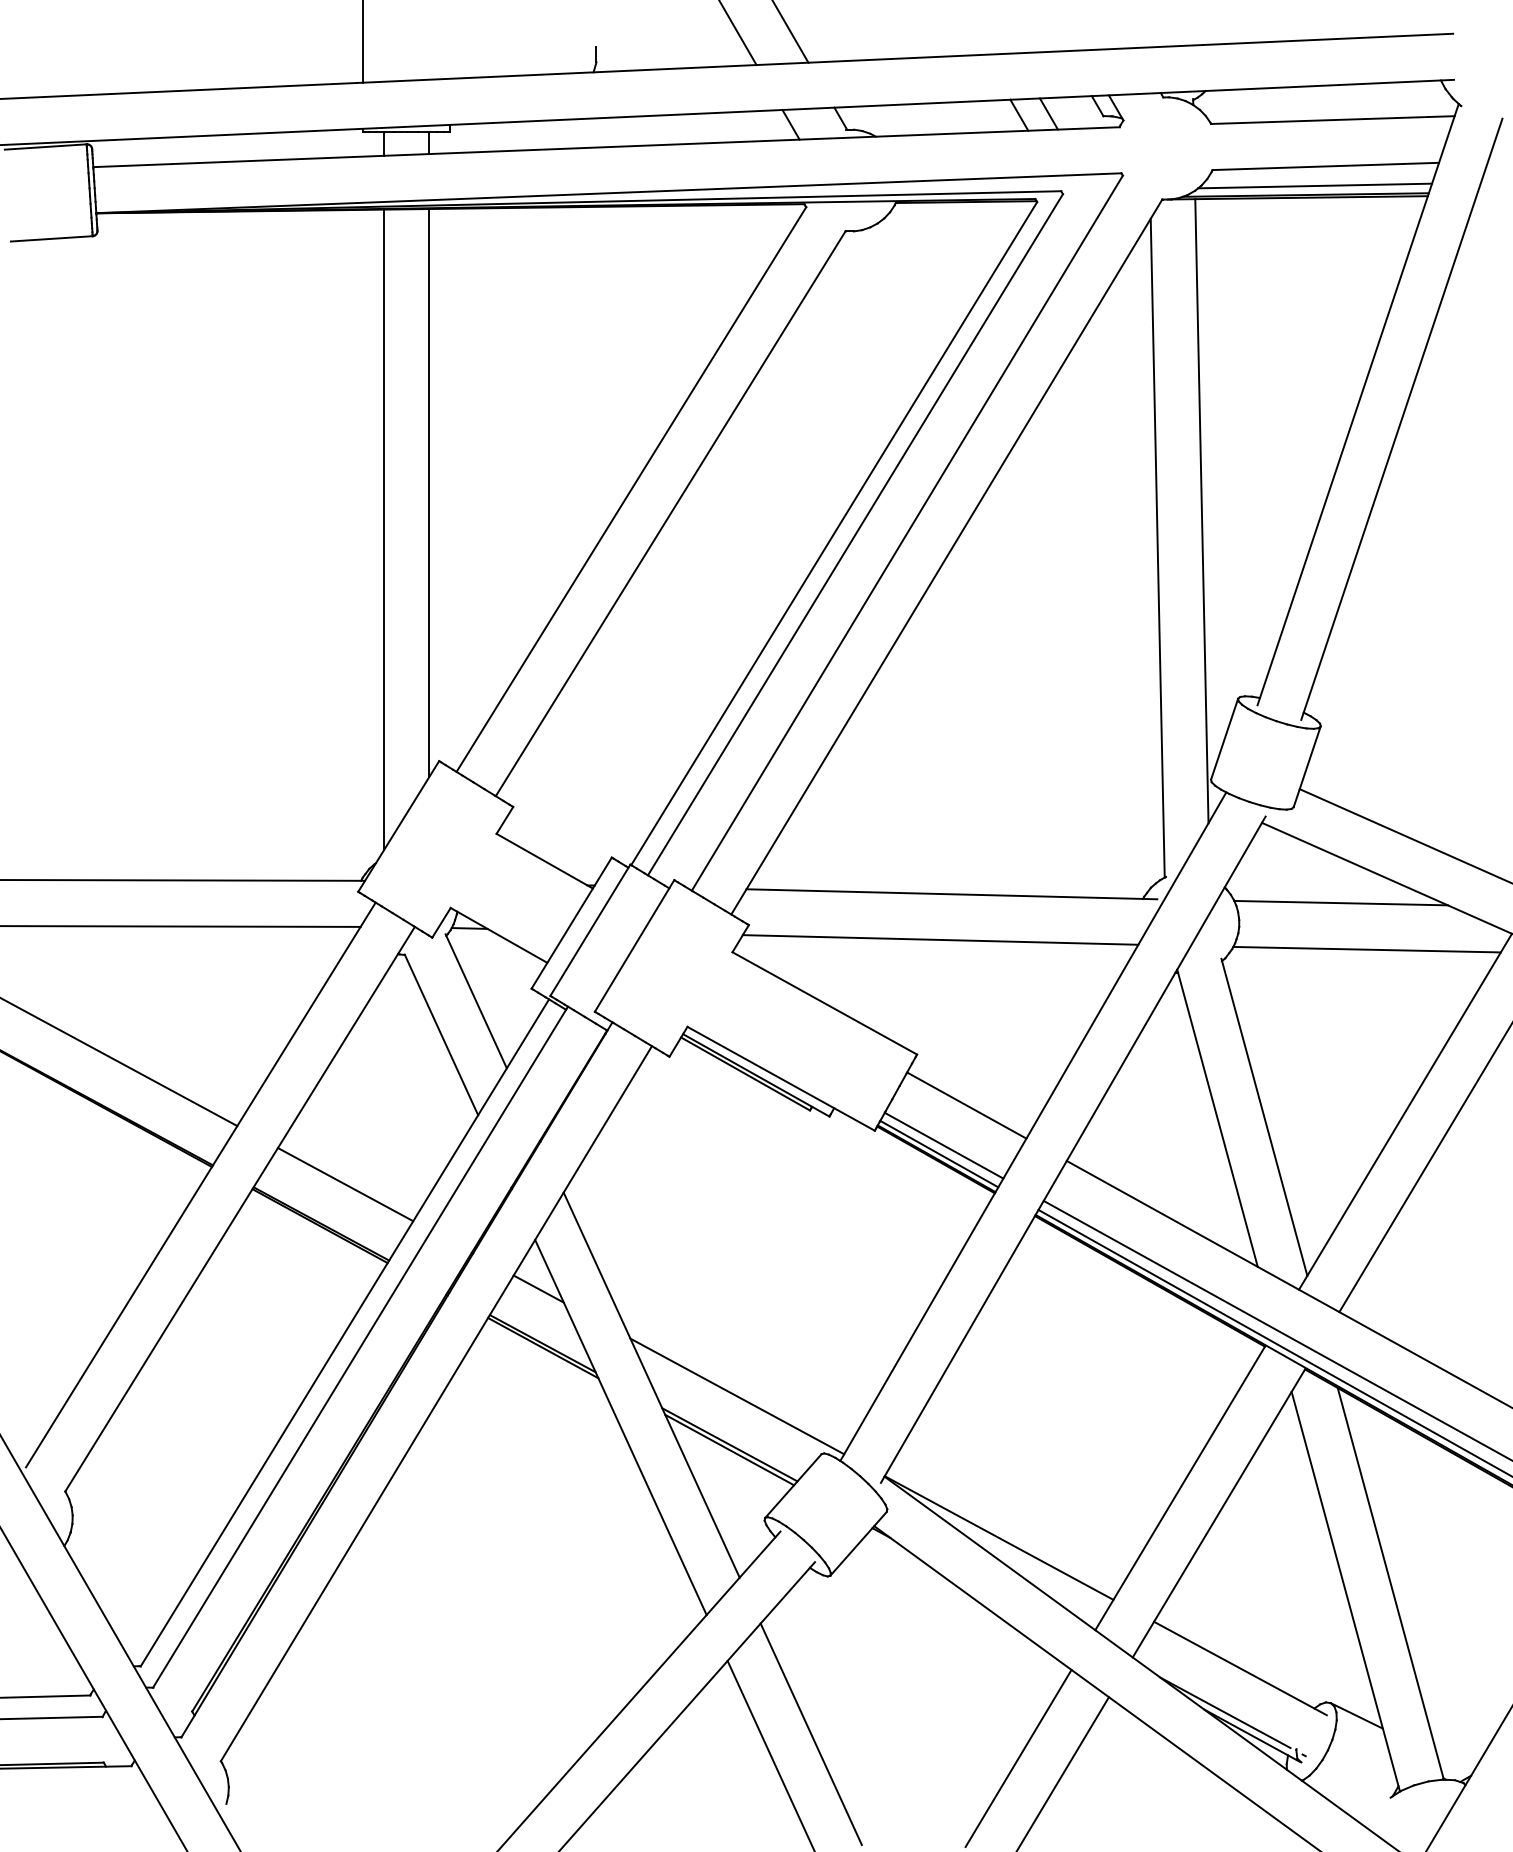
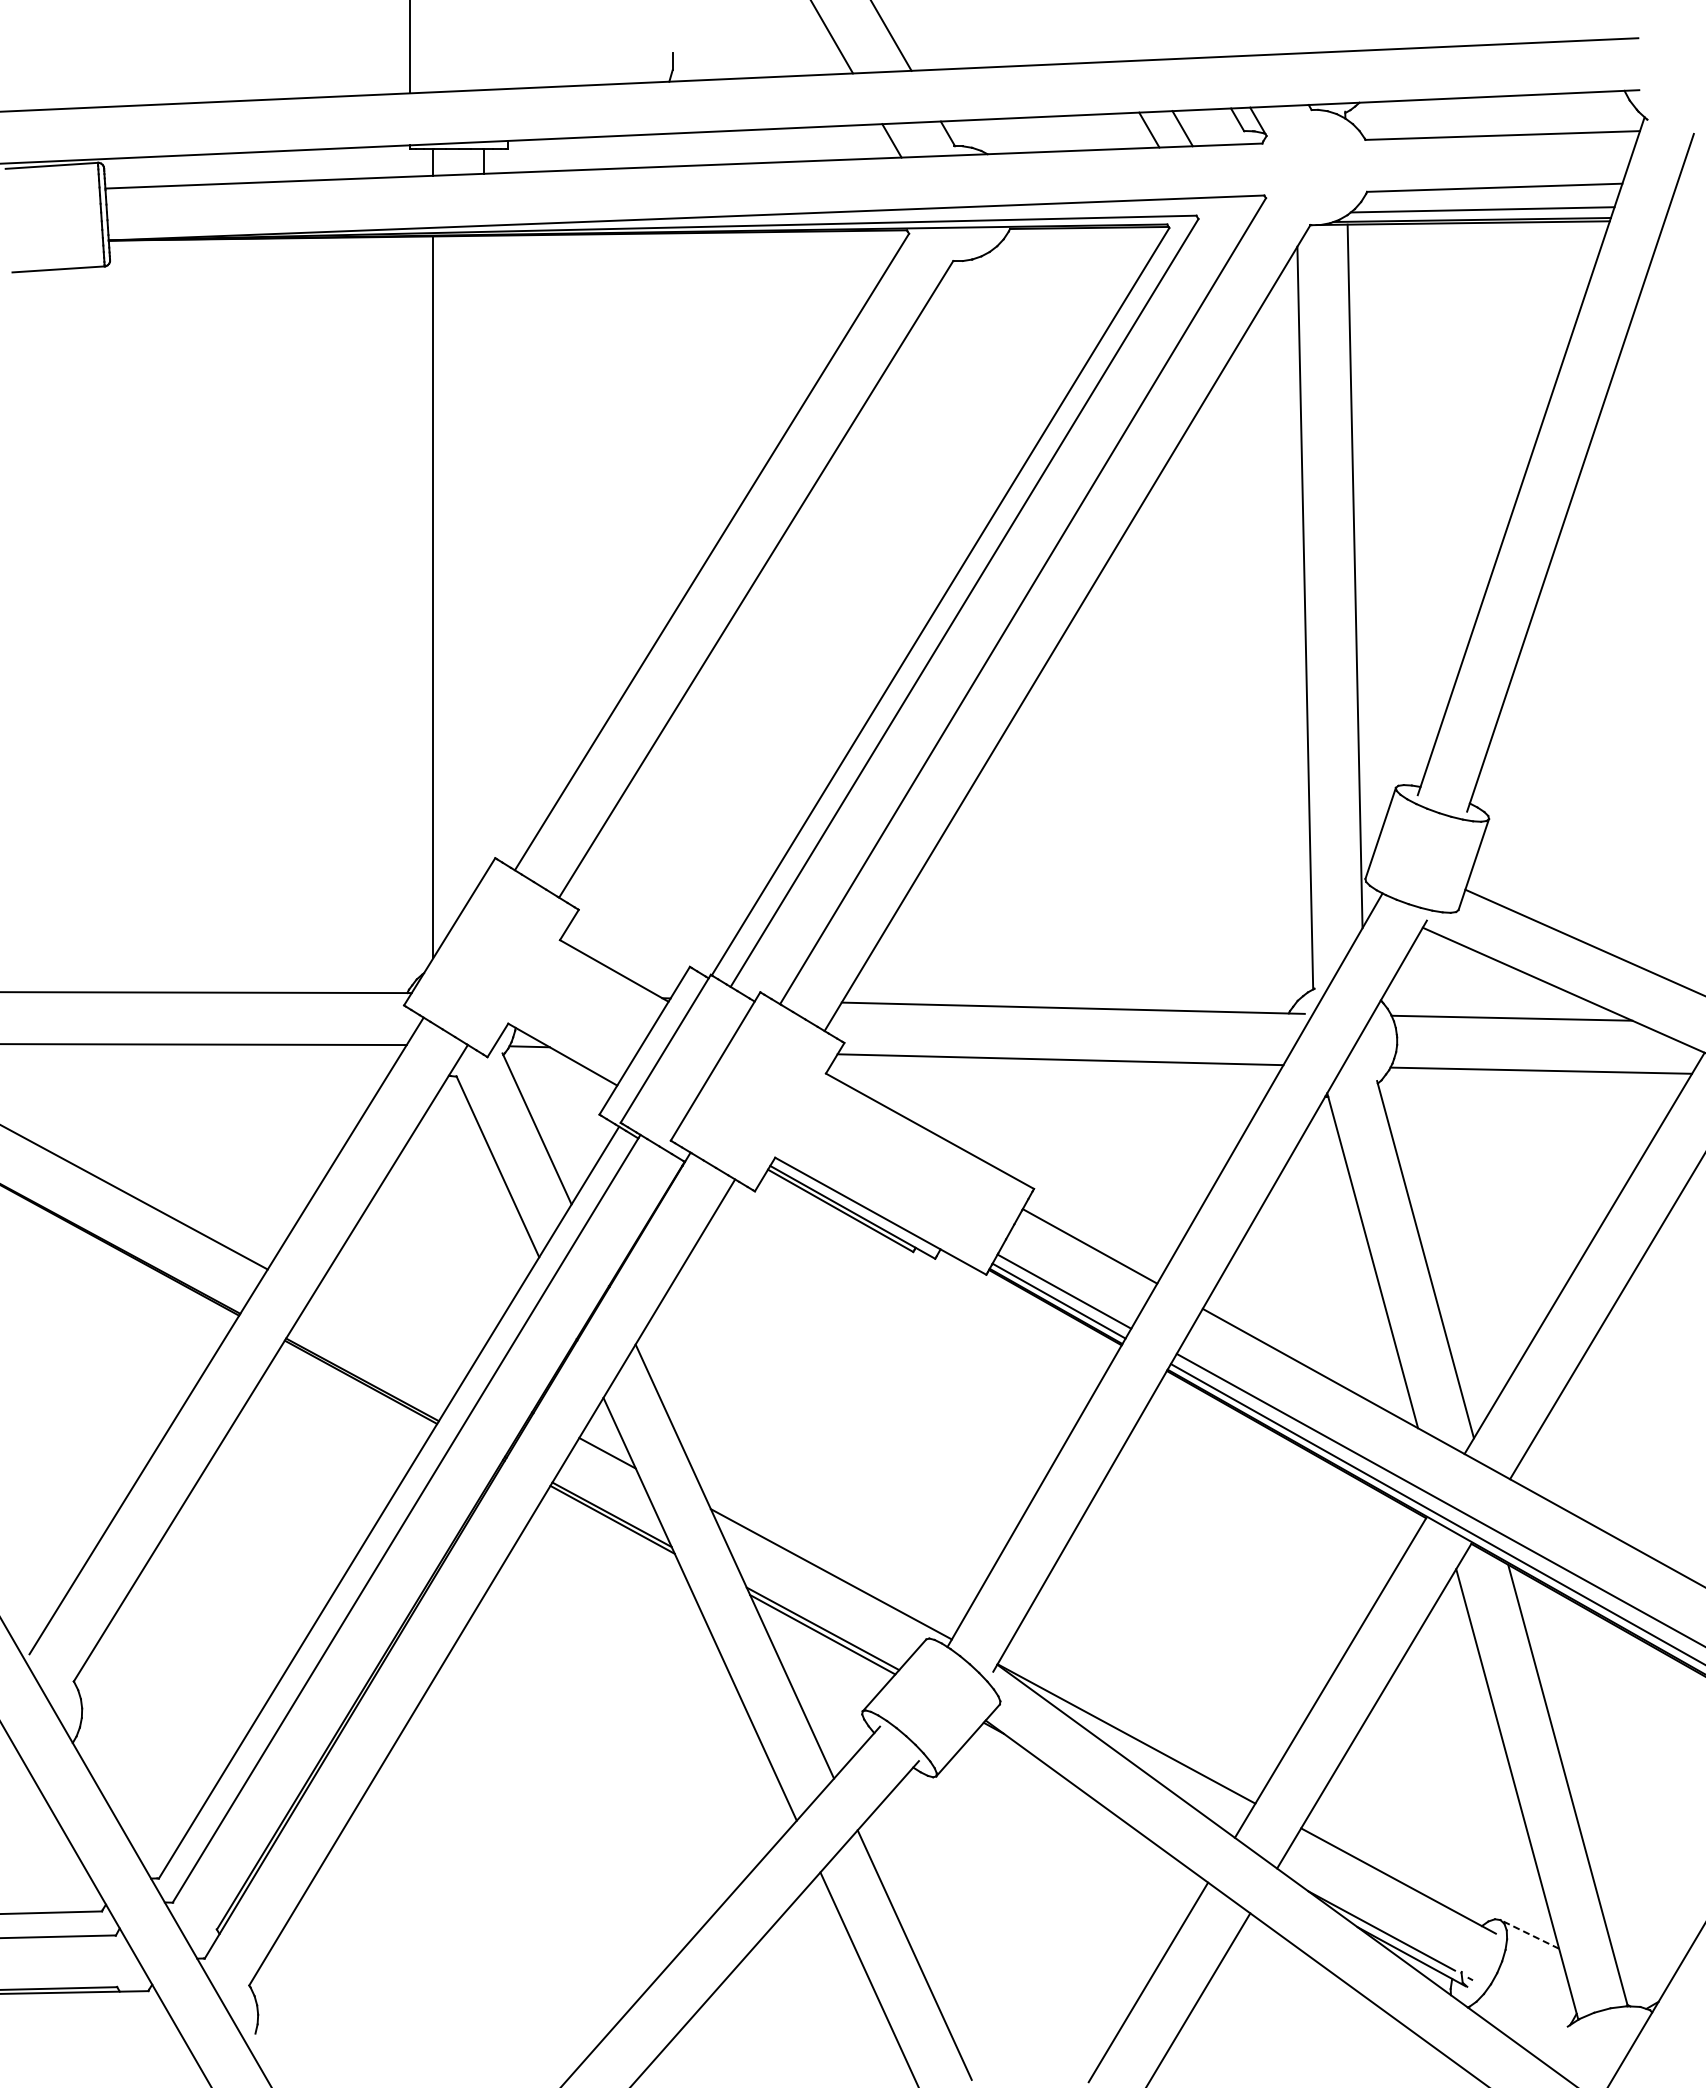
line: (429, 492) -> (484, 555), removed
line: (345, 1184) -> (389, 1335), removed
line: (1356, 1715) -> (1529, 1934), solid -> dashed

